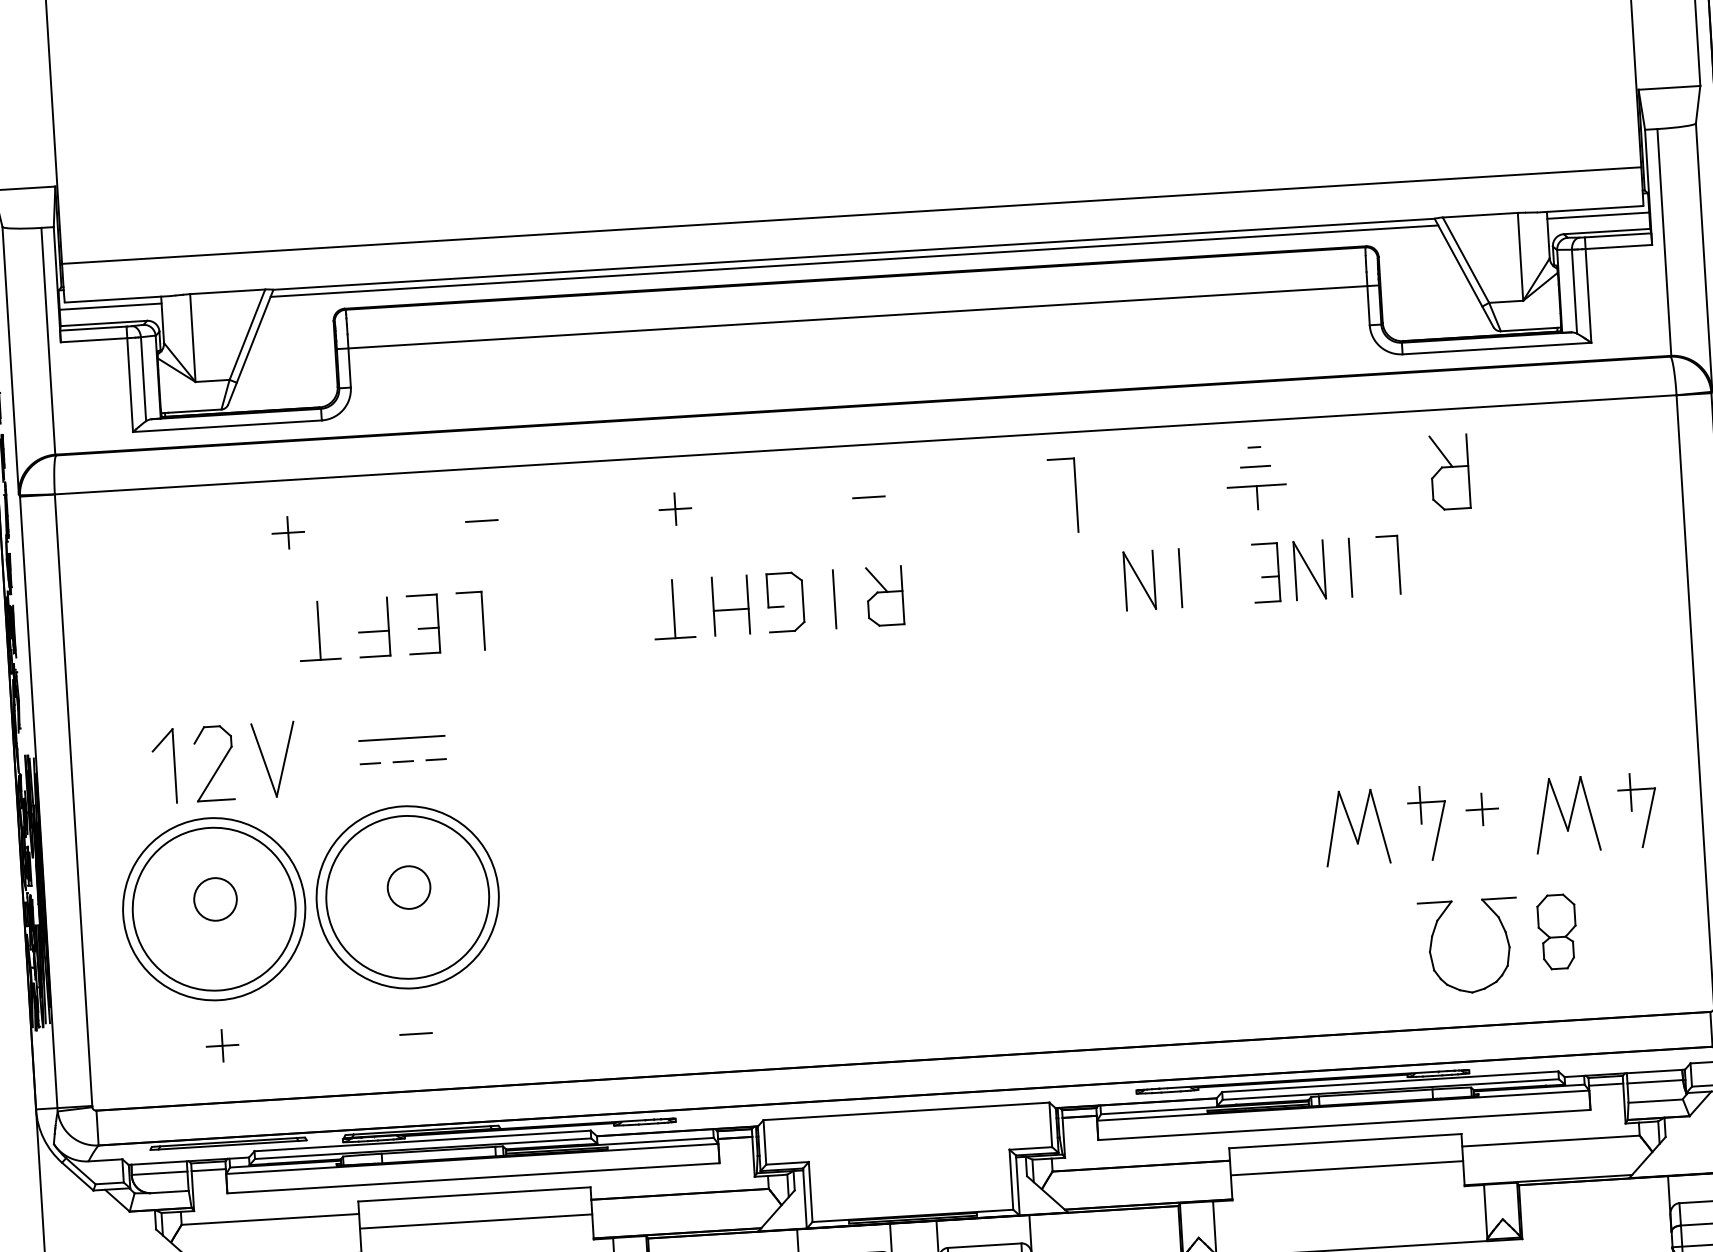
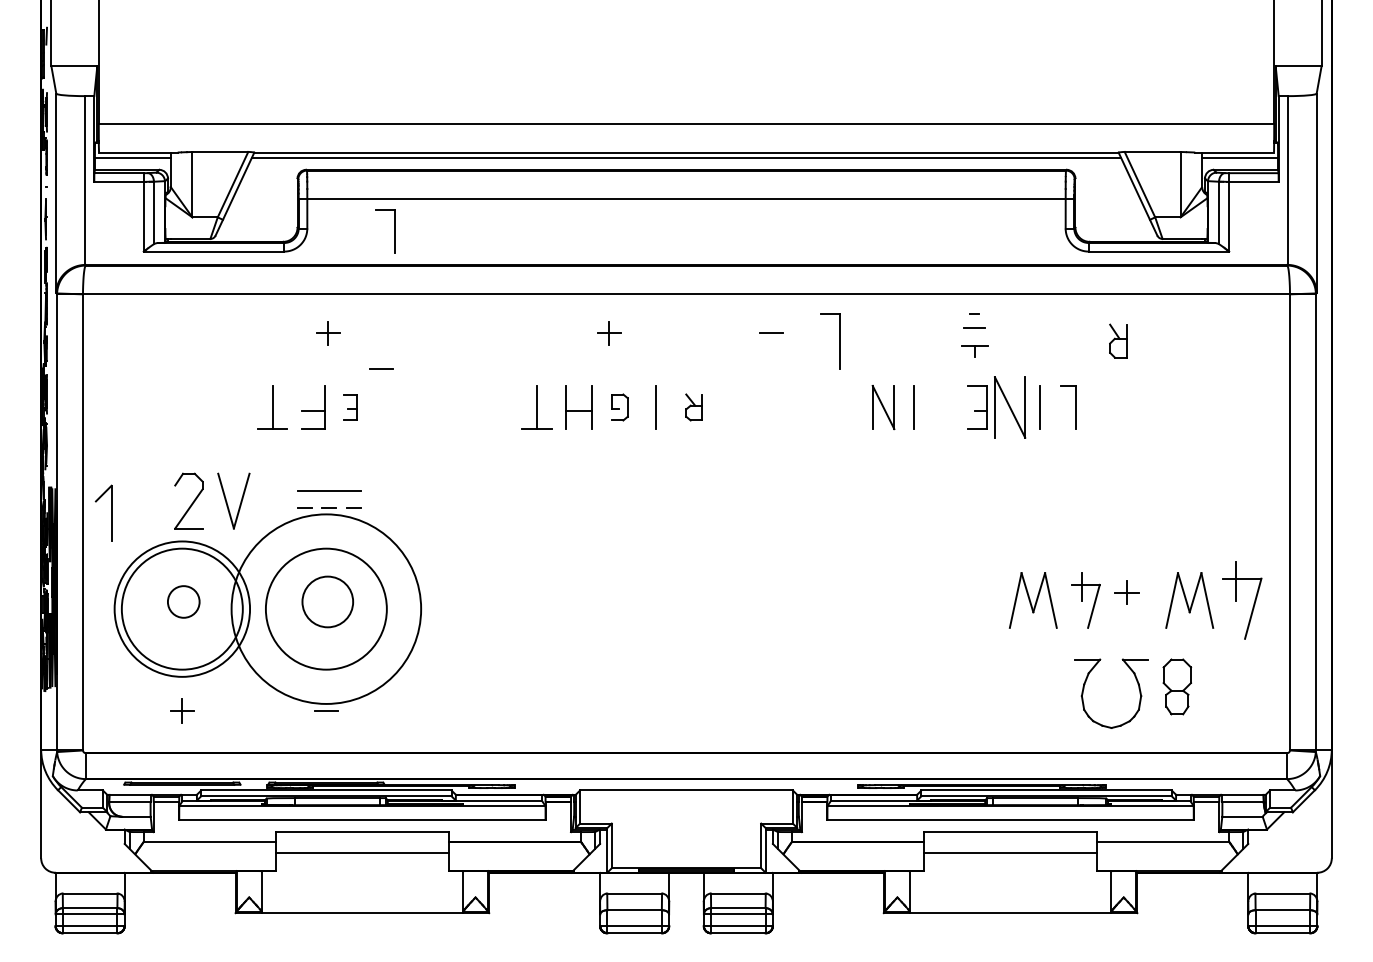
part: (1448, 471) -> (1117, 340), size x0.6
line: (868, 496) -> (771, 332), moved
part: (1257, 497) -> (974, 351), size x0.6
part: (675, 509) -> (609, 333), moved
line: (481, 519) -> (381, 368), moved
part: (288, 532) -> (328, 333), moved
part: (1308, 570) -> (1009, 407), size x1.4
part: (884, 596) -> (693, 407), size x0.6
part: (784, 602) -> (619, 407), size x0.6
part: (482, 620) -> (394, 231), moved
part: (423, 624) -> (350, 407), size x0.6
part: (174, 765) -> (111, 512), moved
part: (1637, 810) -> (1242, 600), size x1.4
circle: (408, 886) -> (327, 601), size x1.6
circle: (407, 896) -> (326, 608), size x1.4

